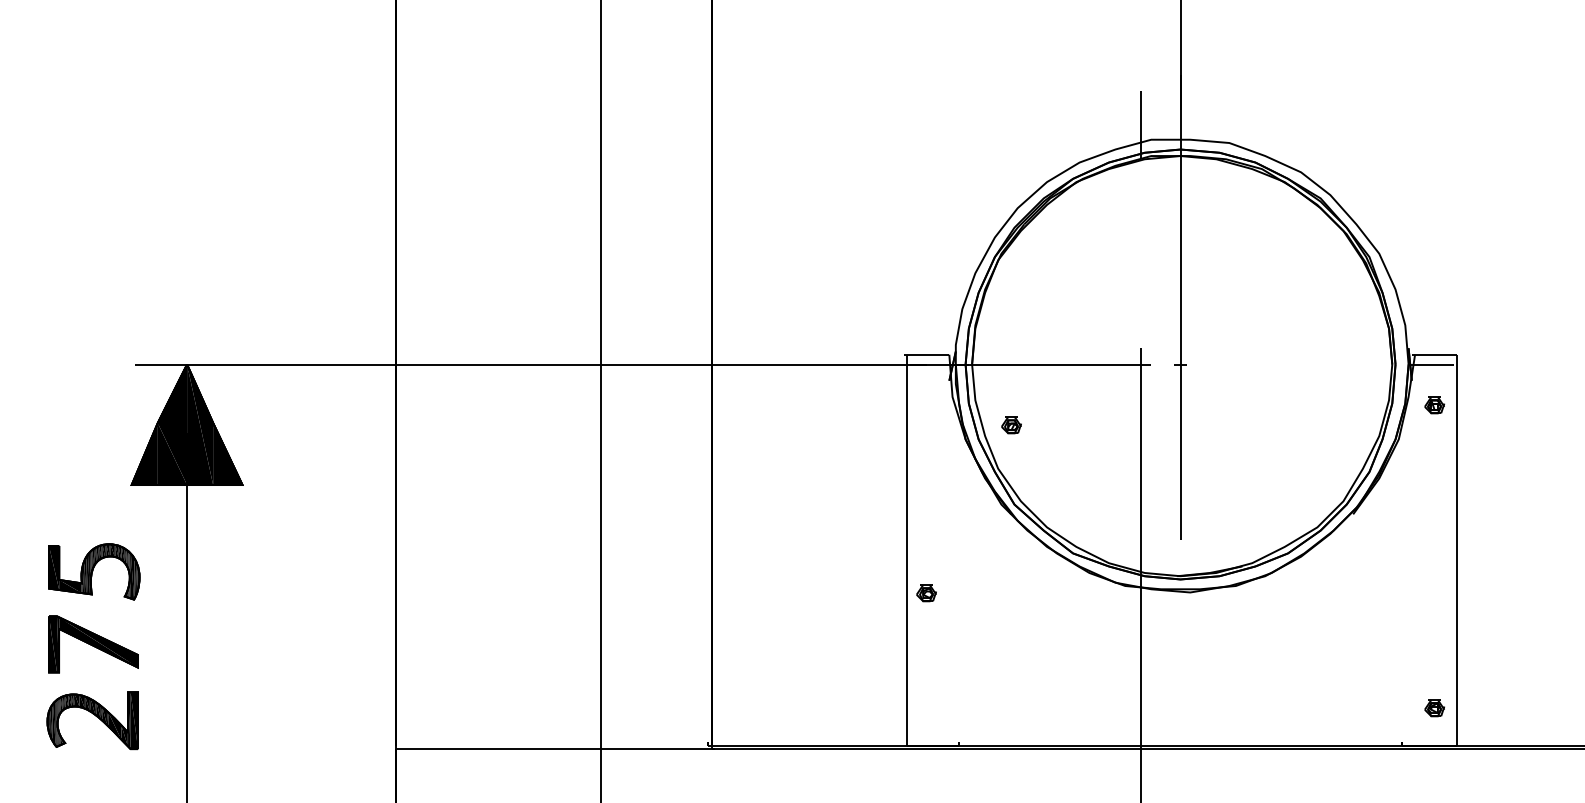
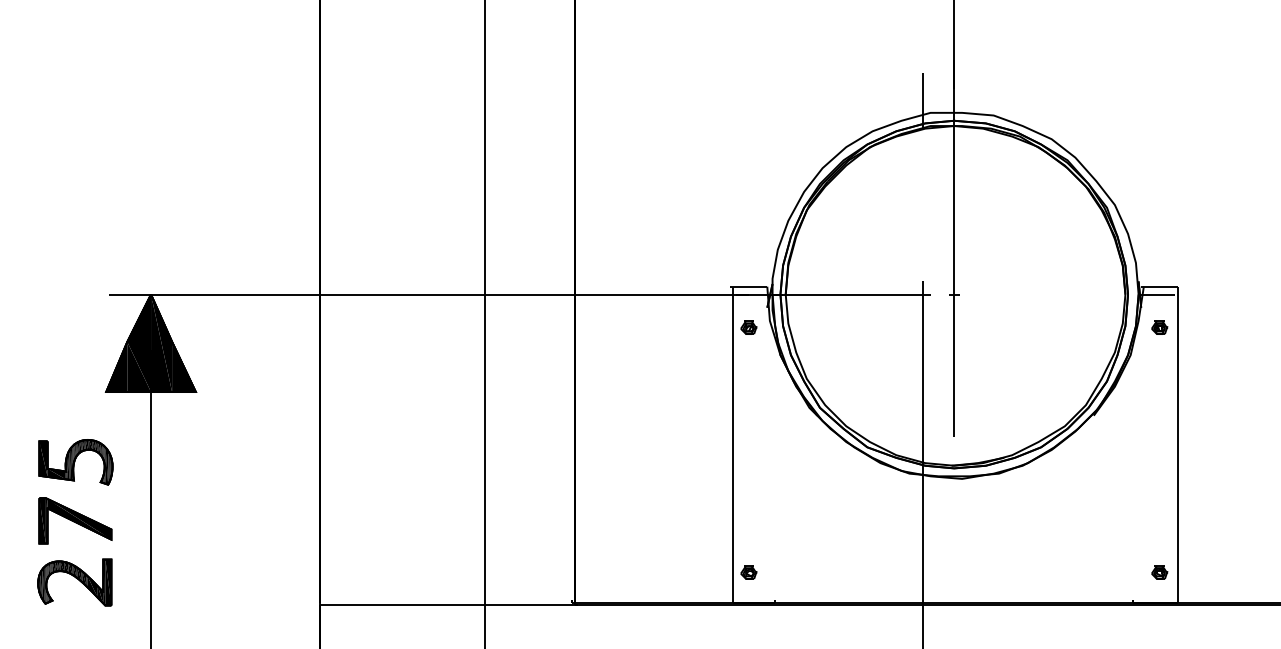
part: (1011, 425) -> (748, 327), moved
part: (926, 593) -> (748, 572), moved

